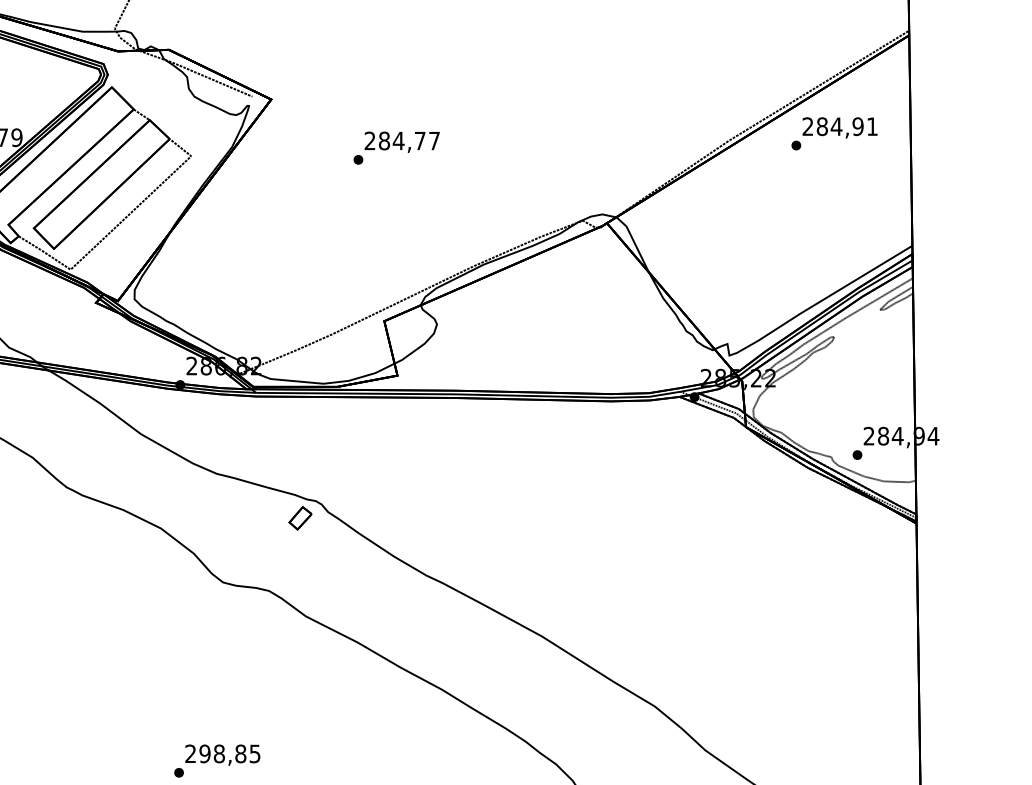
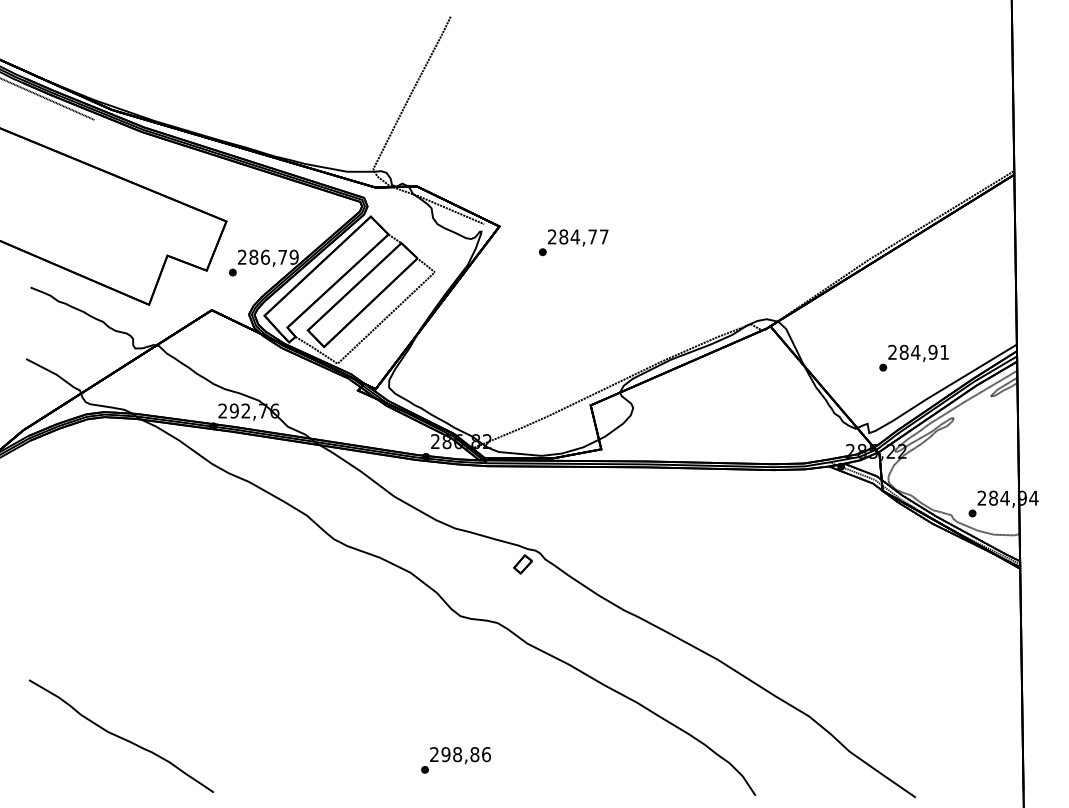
text: (833, 132) -> (913, 357), moved
text: (396, 147) -> (573, 242), moved
text: (255, 753) -> (486, 754), 298,85 -> 298,86

